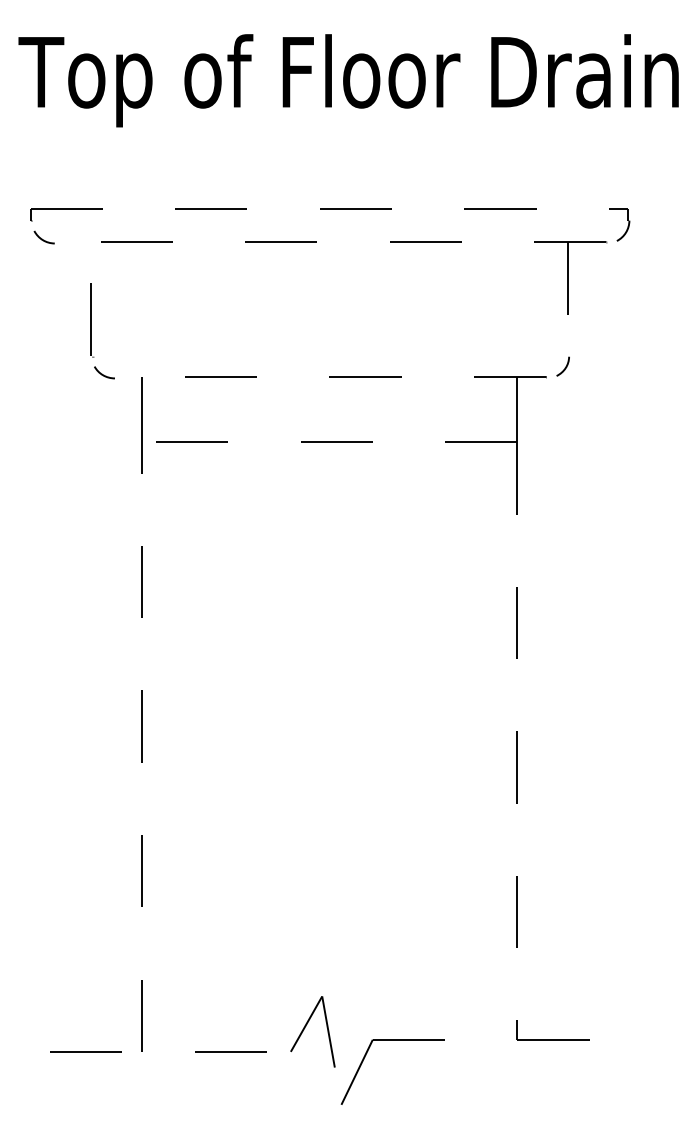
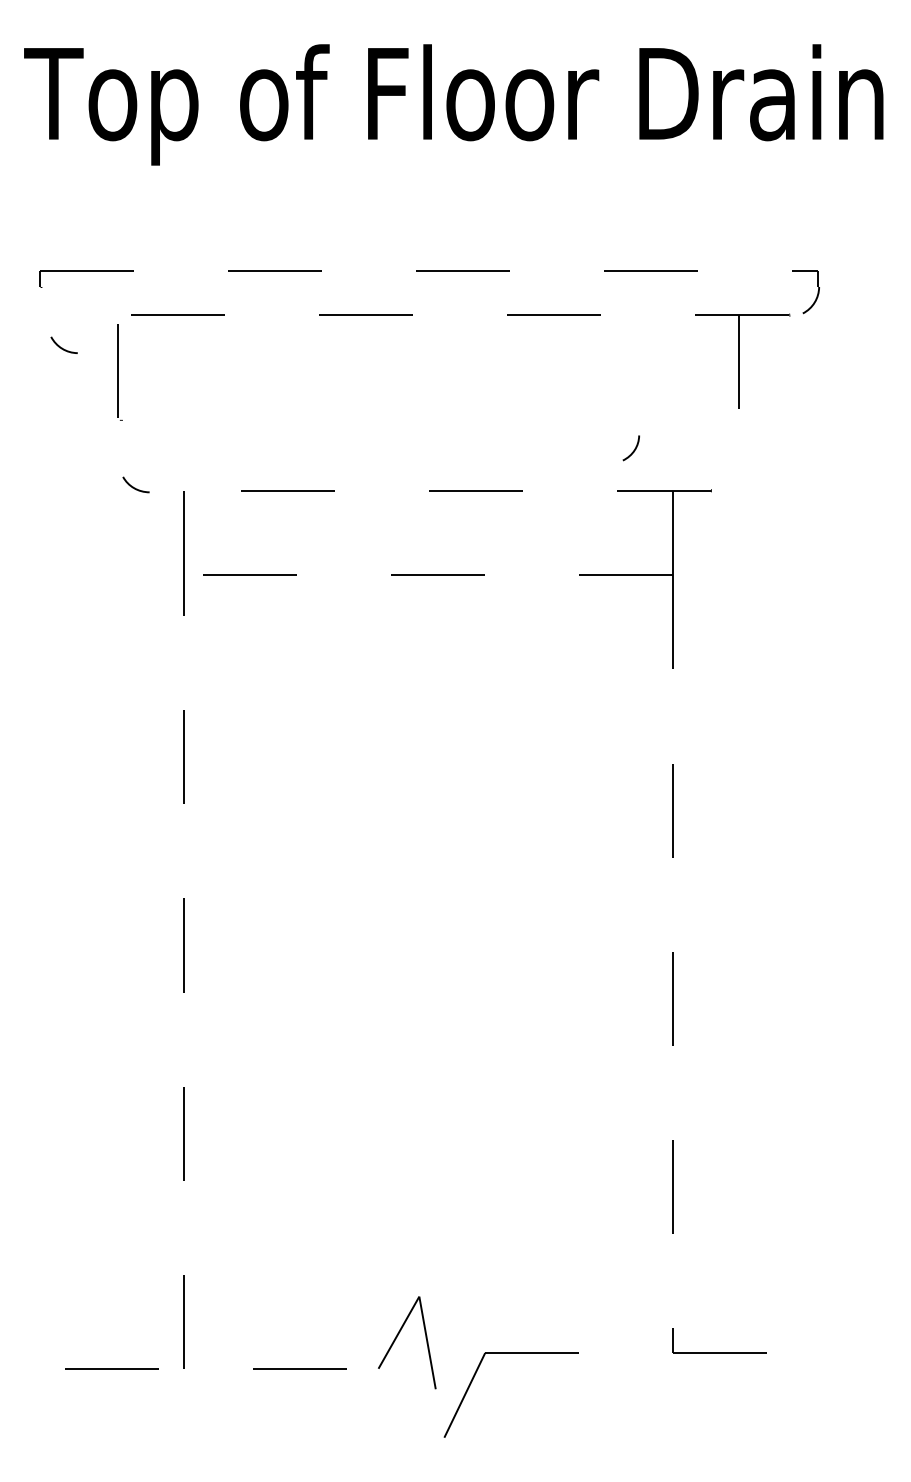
curve: (42, 238) -> (61, 346), moved
part: (92, 320) -> (120, 372), moved
curve: (564, 368) -> (633, 450), moved

